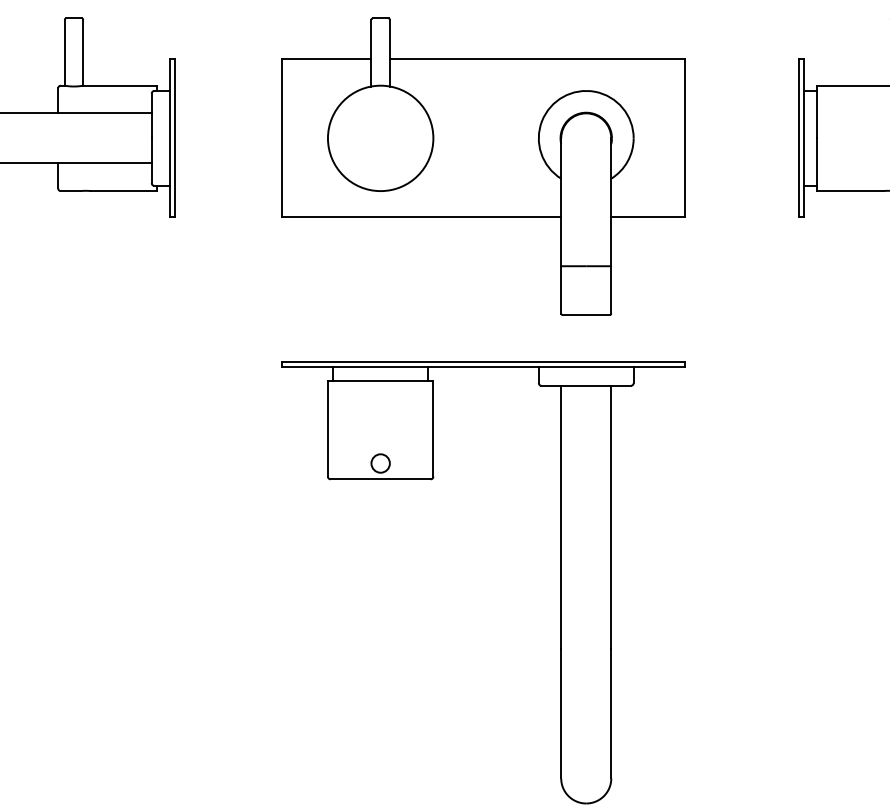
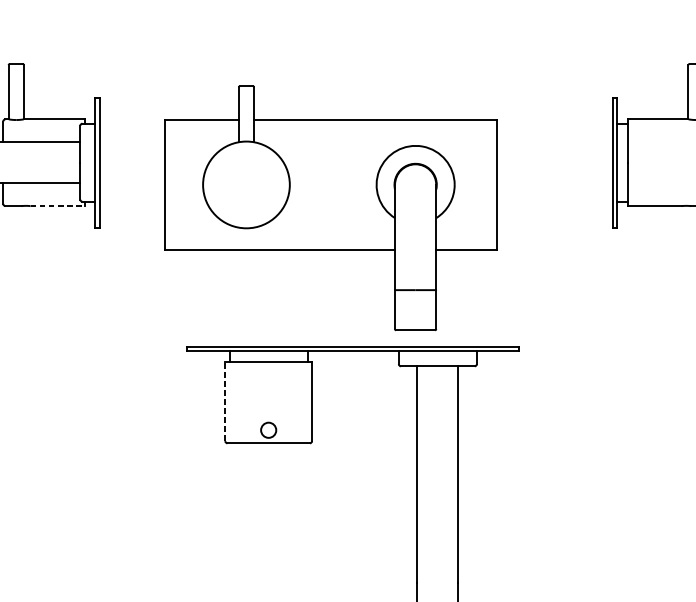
part: (483, 166) -> (331, 208), moved
line: (124, 191) -> (57, 206), solid -> dashed
line: (327, 428) -> (224, 401), solid -> dashed

